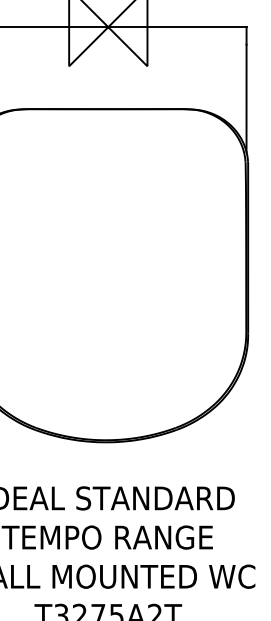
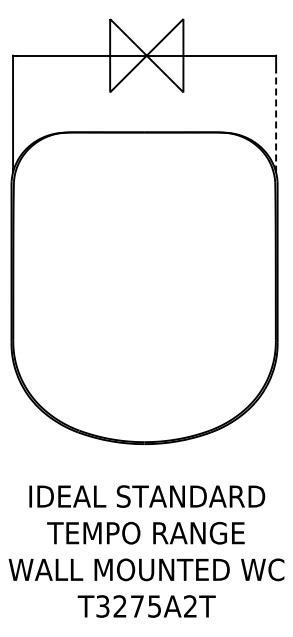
line: (246, 97) -> (276, 121), solid -> dashed

